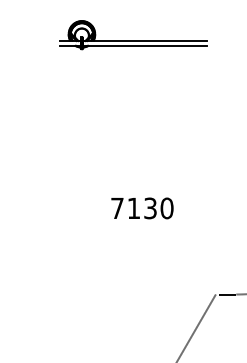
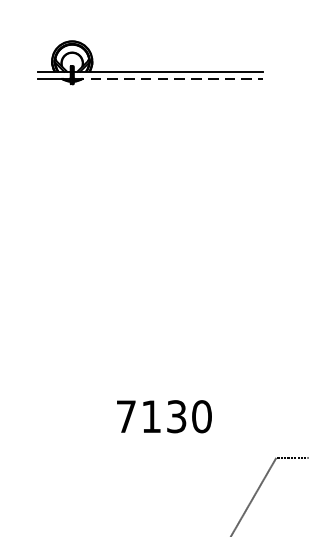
line: (144, 45) -> (167, 78), solid -> dashed
text: (142, 208) -> (164, 416), moved

